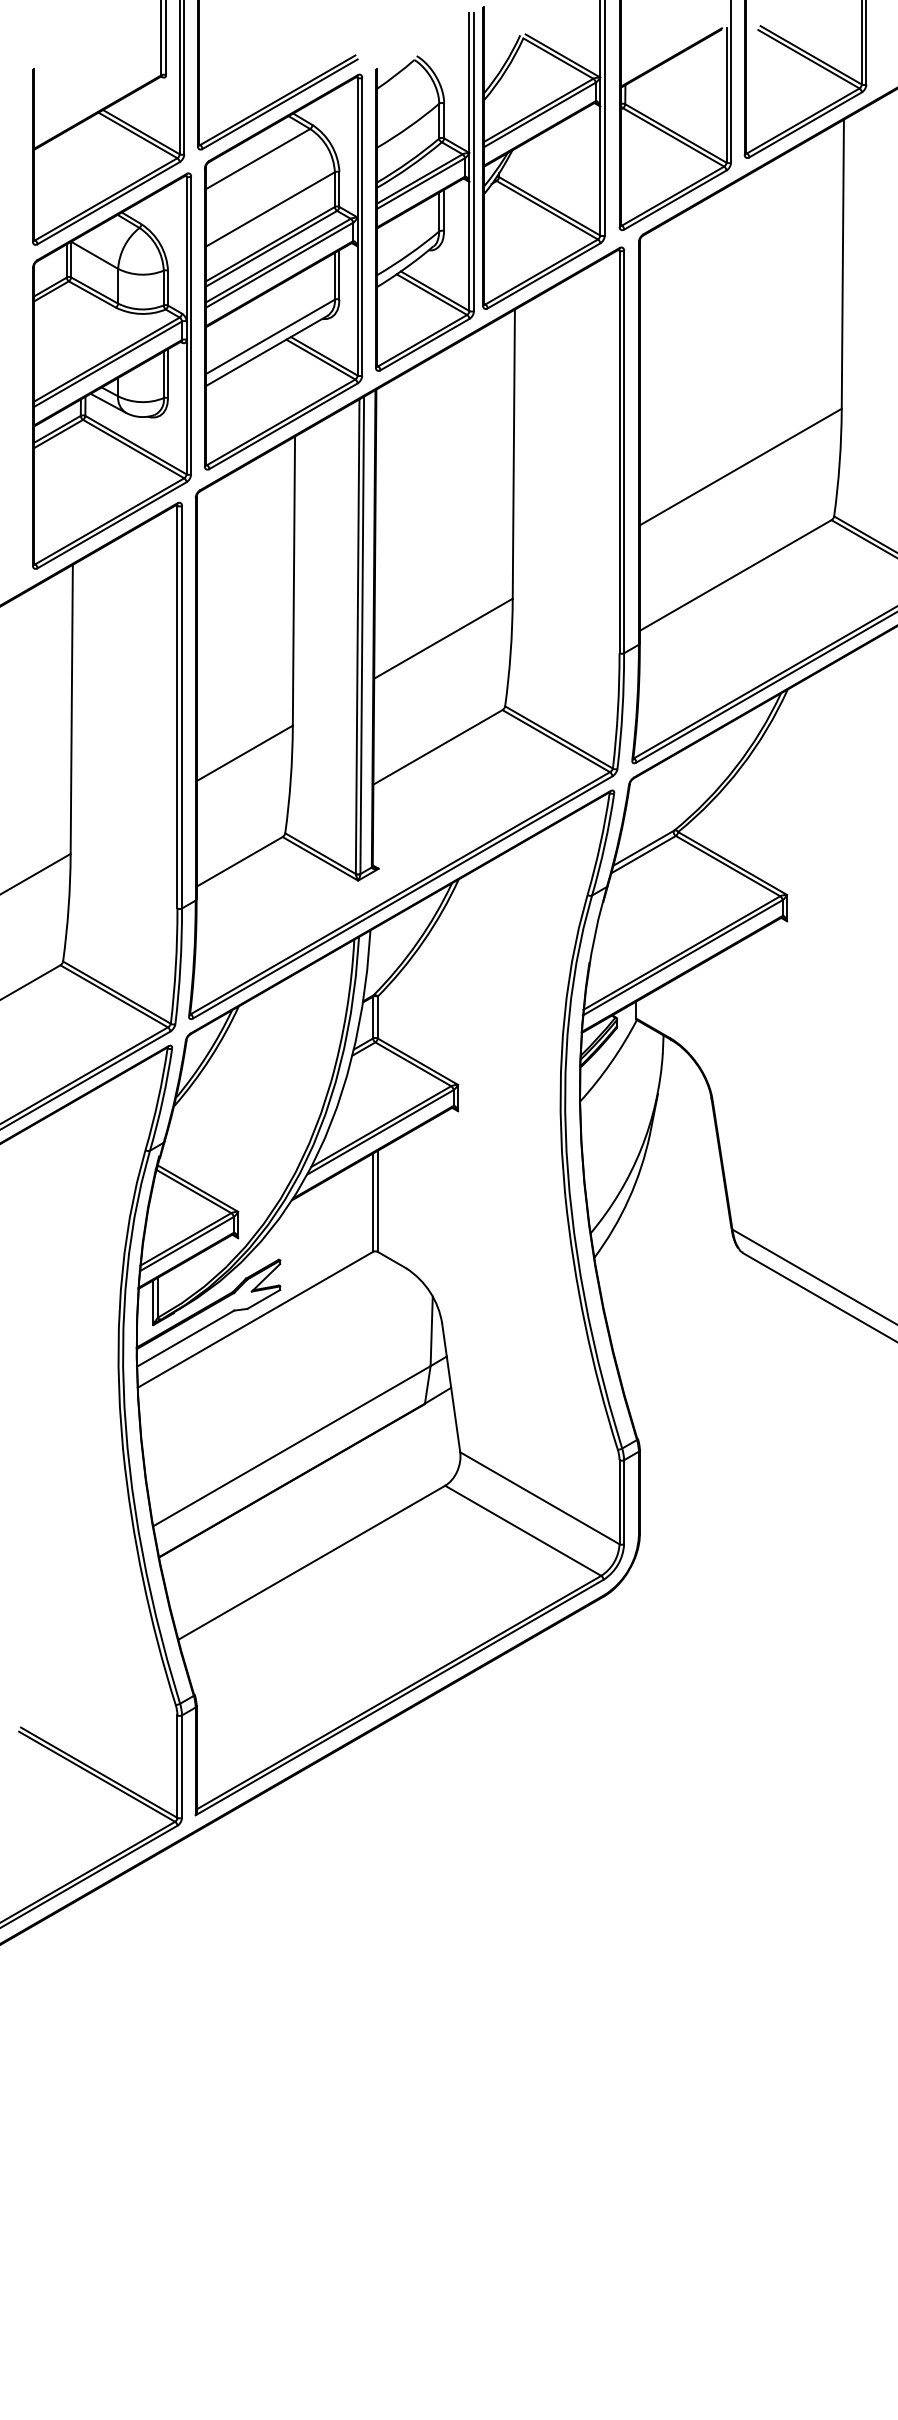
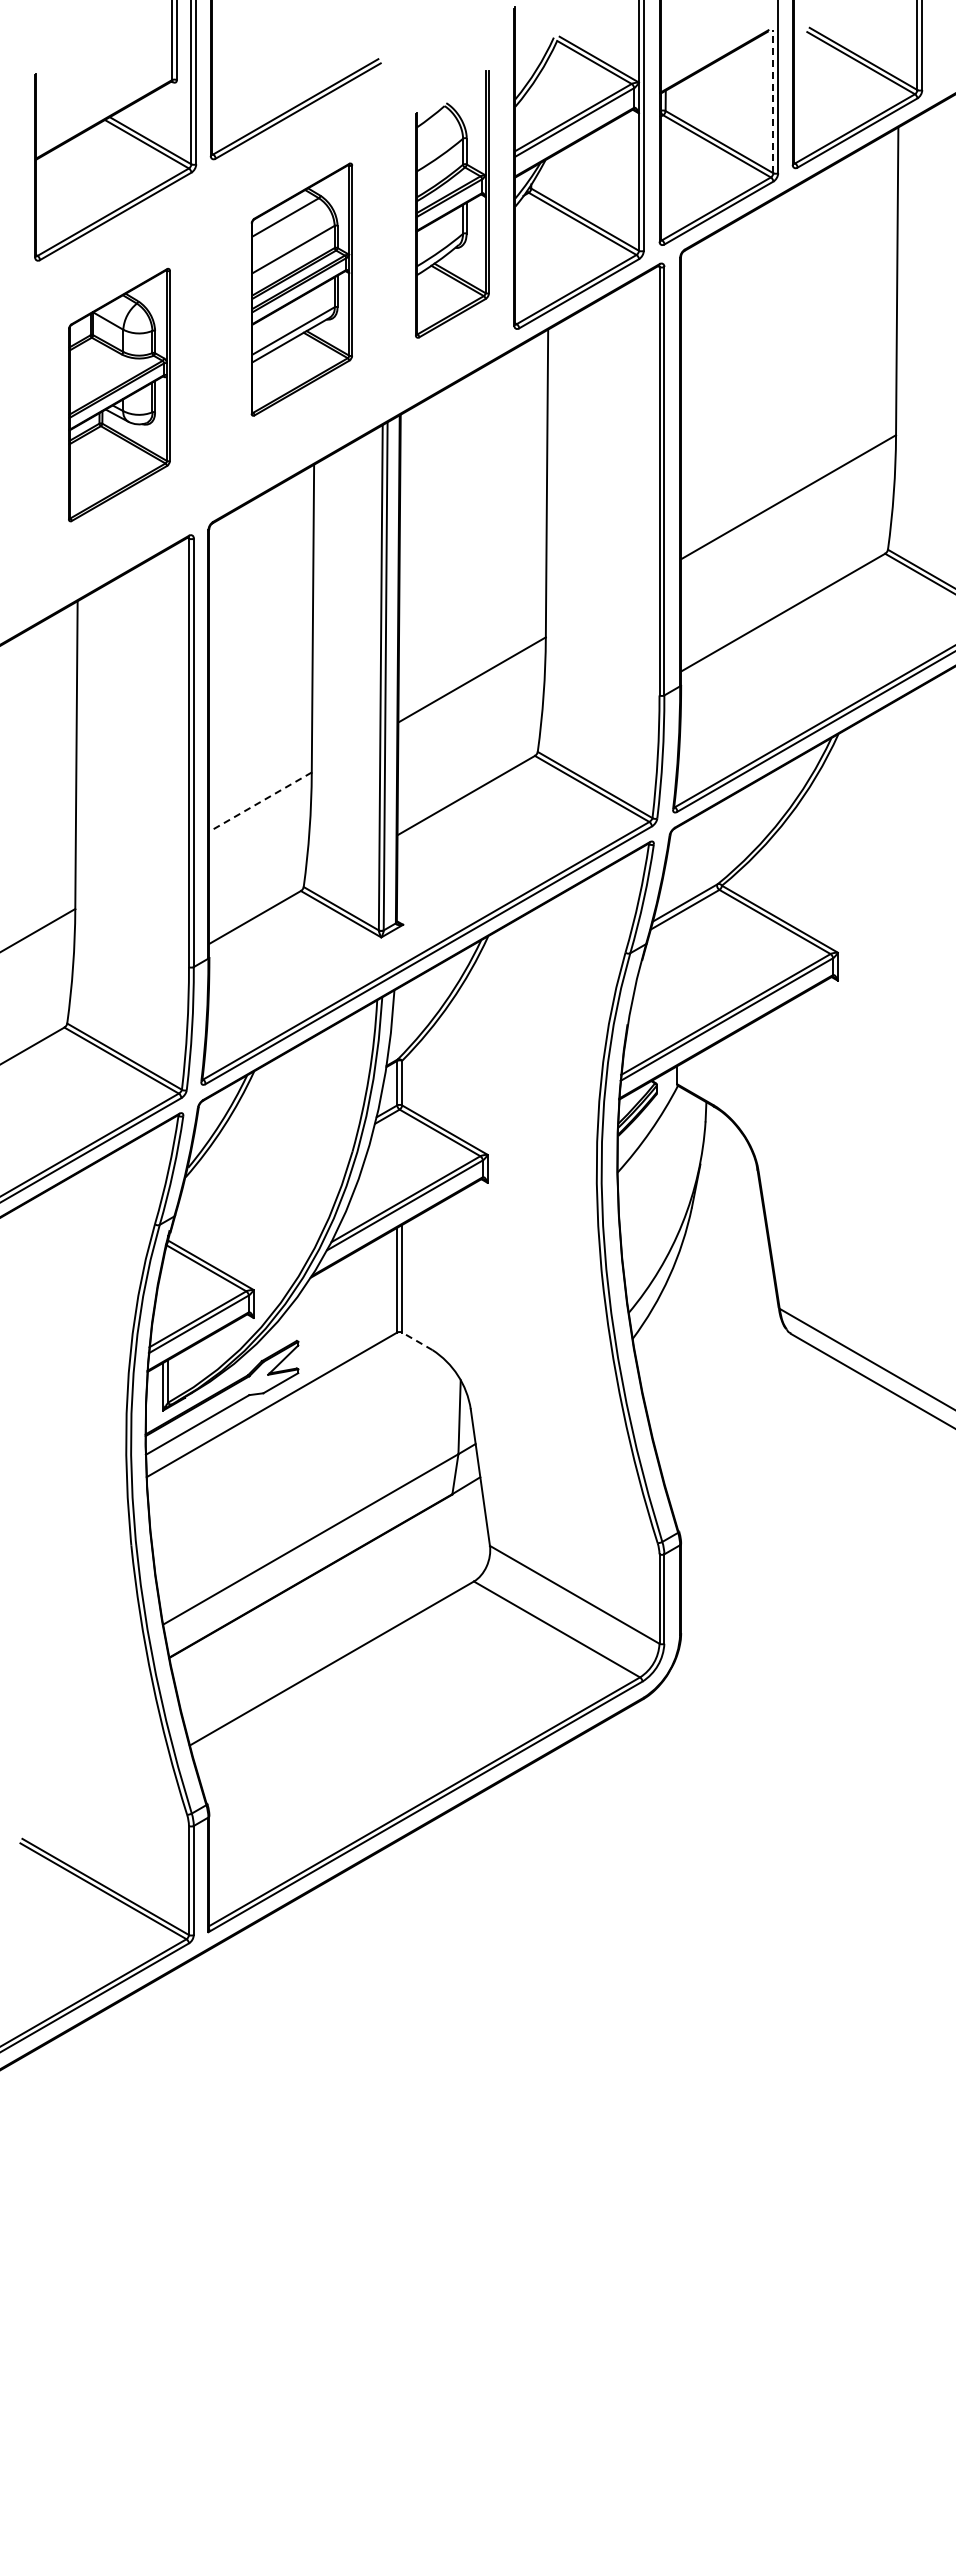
line: (726, 95) -> (773, 101), solid -> dashed
part: (425, 192) -> (452, 204), size x0.7
part: (283, 271) -> (301, 289), size x0.6
part: (112, 370) -> (119, 394), size x0.6
line: (244, 753) -> (260, 802), solid -> dashed
line: (392, 1260) -> (417, 1341), solid -> dashed

